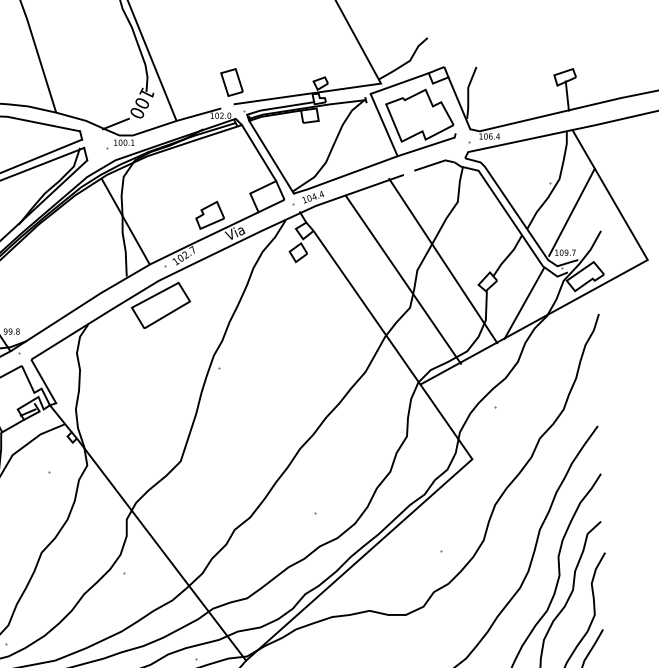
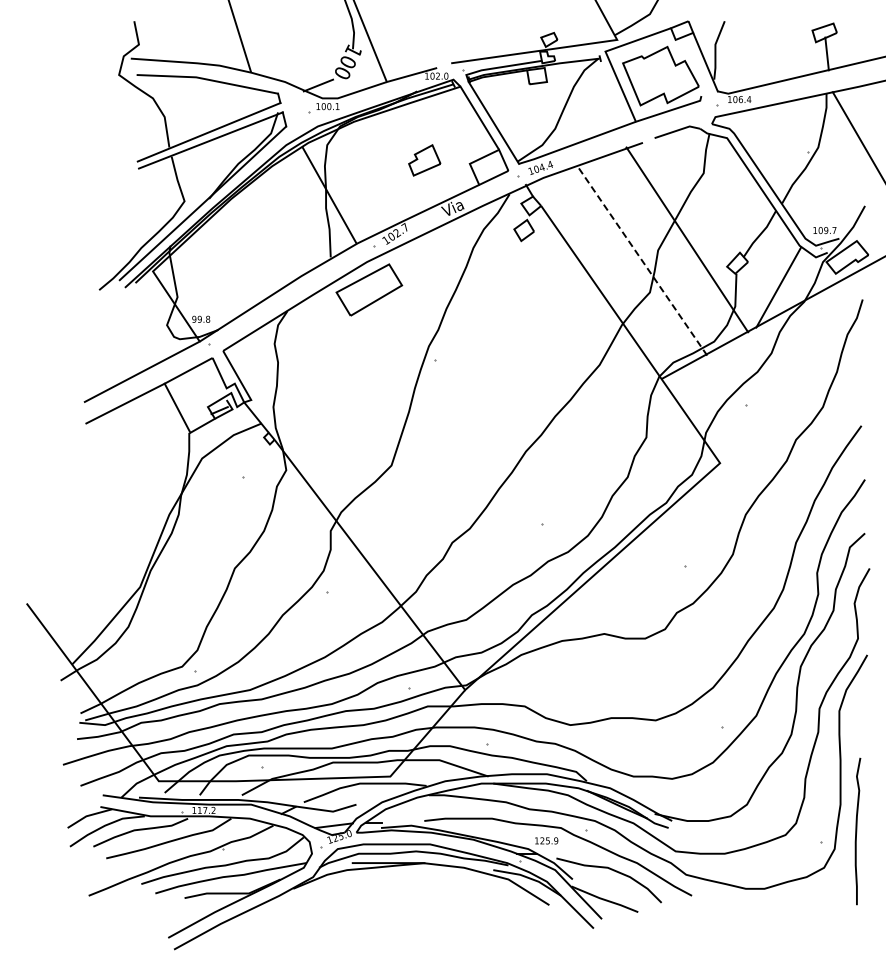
part: (232, 82) -> (449, 38), removed
line: (572, 211) -> (832, 184), removed
part: (209, 215) -> (424, 160), moved
line: (403, 279) -> (642, 260), solid -> dashed

